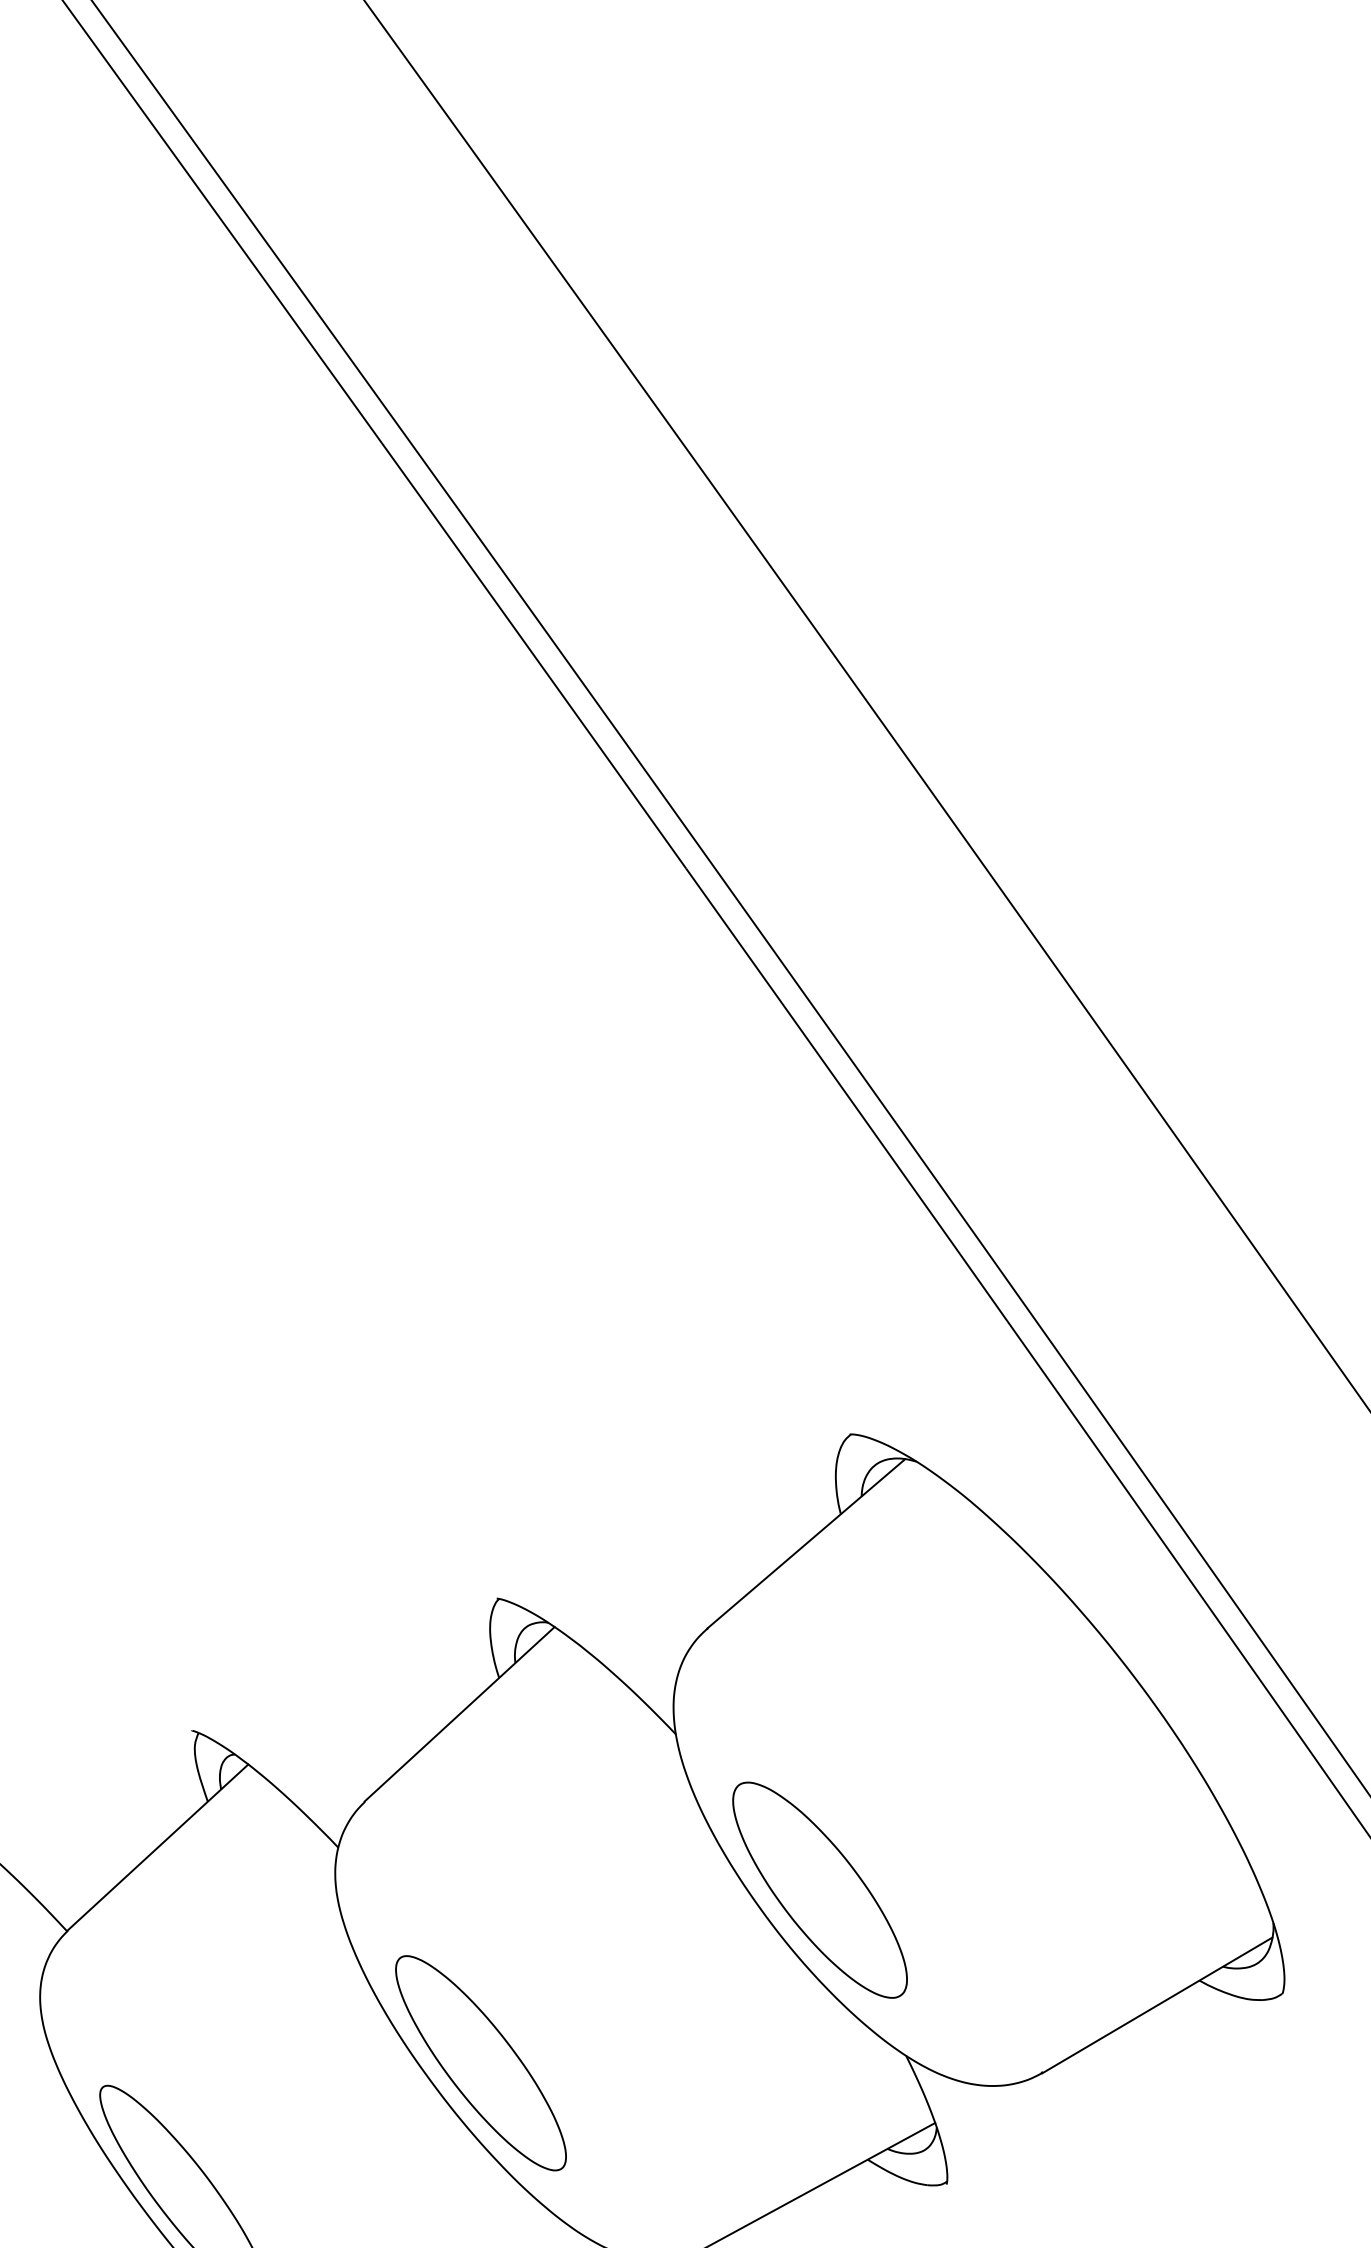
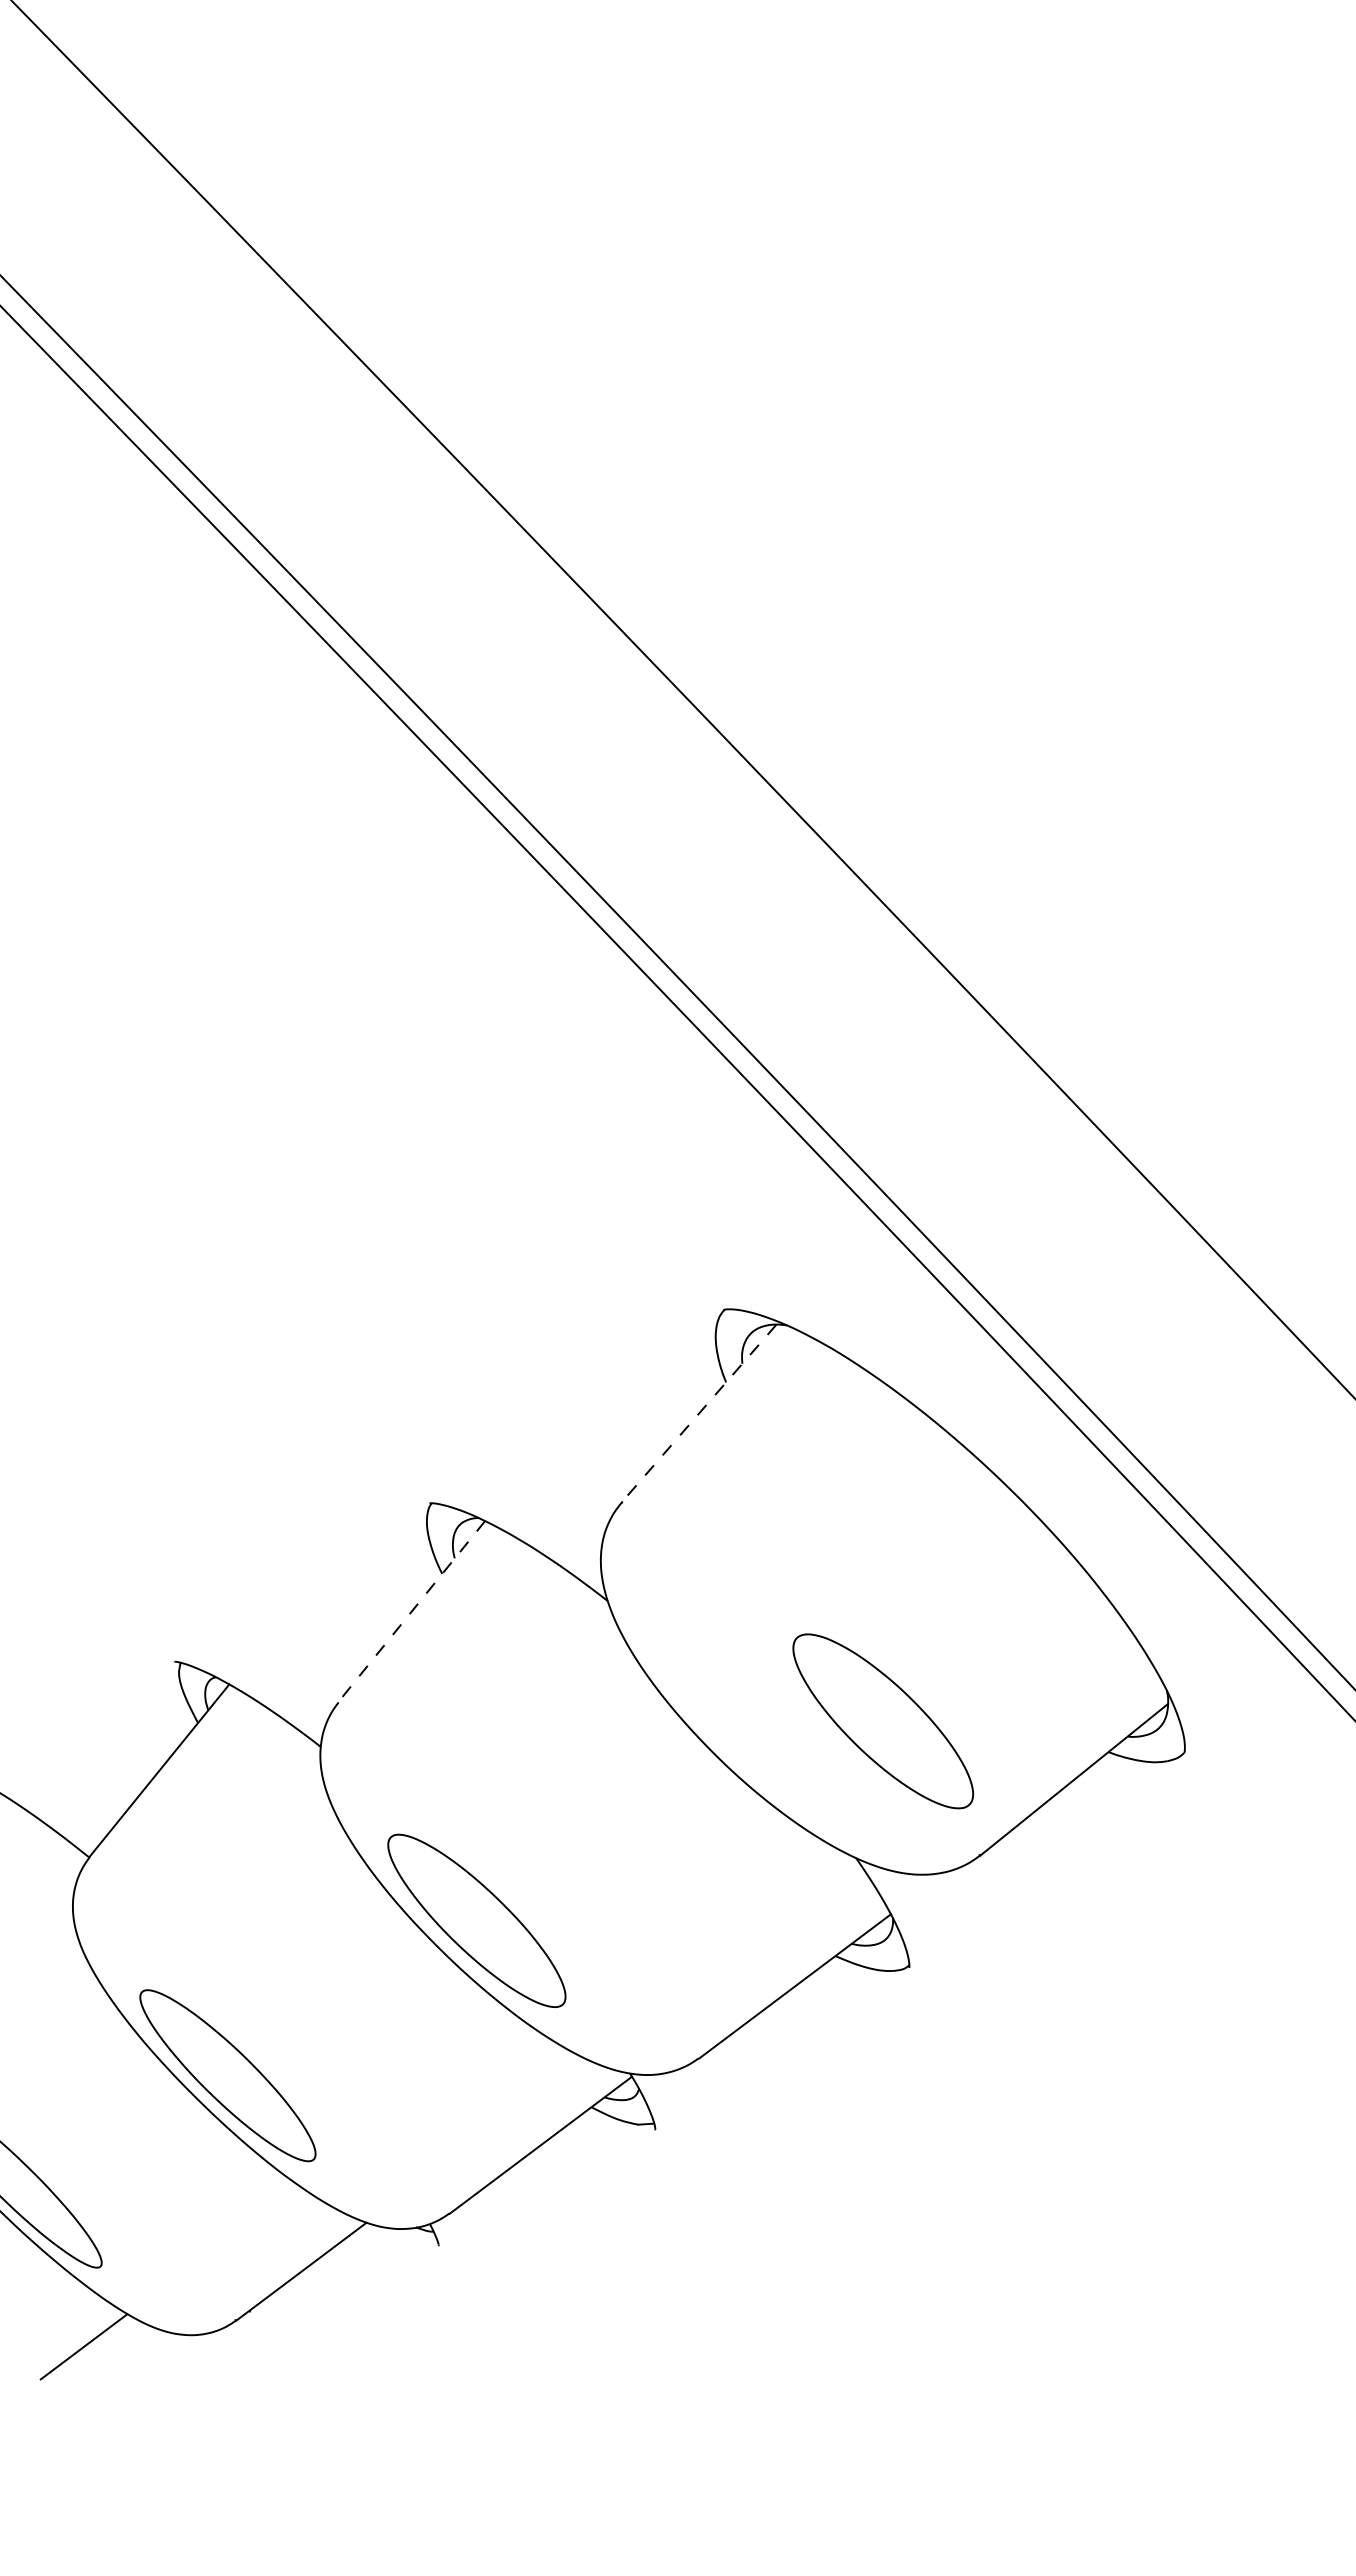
line: (806, 1543) -> (699, 1413), solid -> dashed
line: (459, 1714) -> (411, 1611), solid -> dashed
part: (820, 1890) -> (883, 1721), moved

